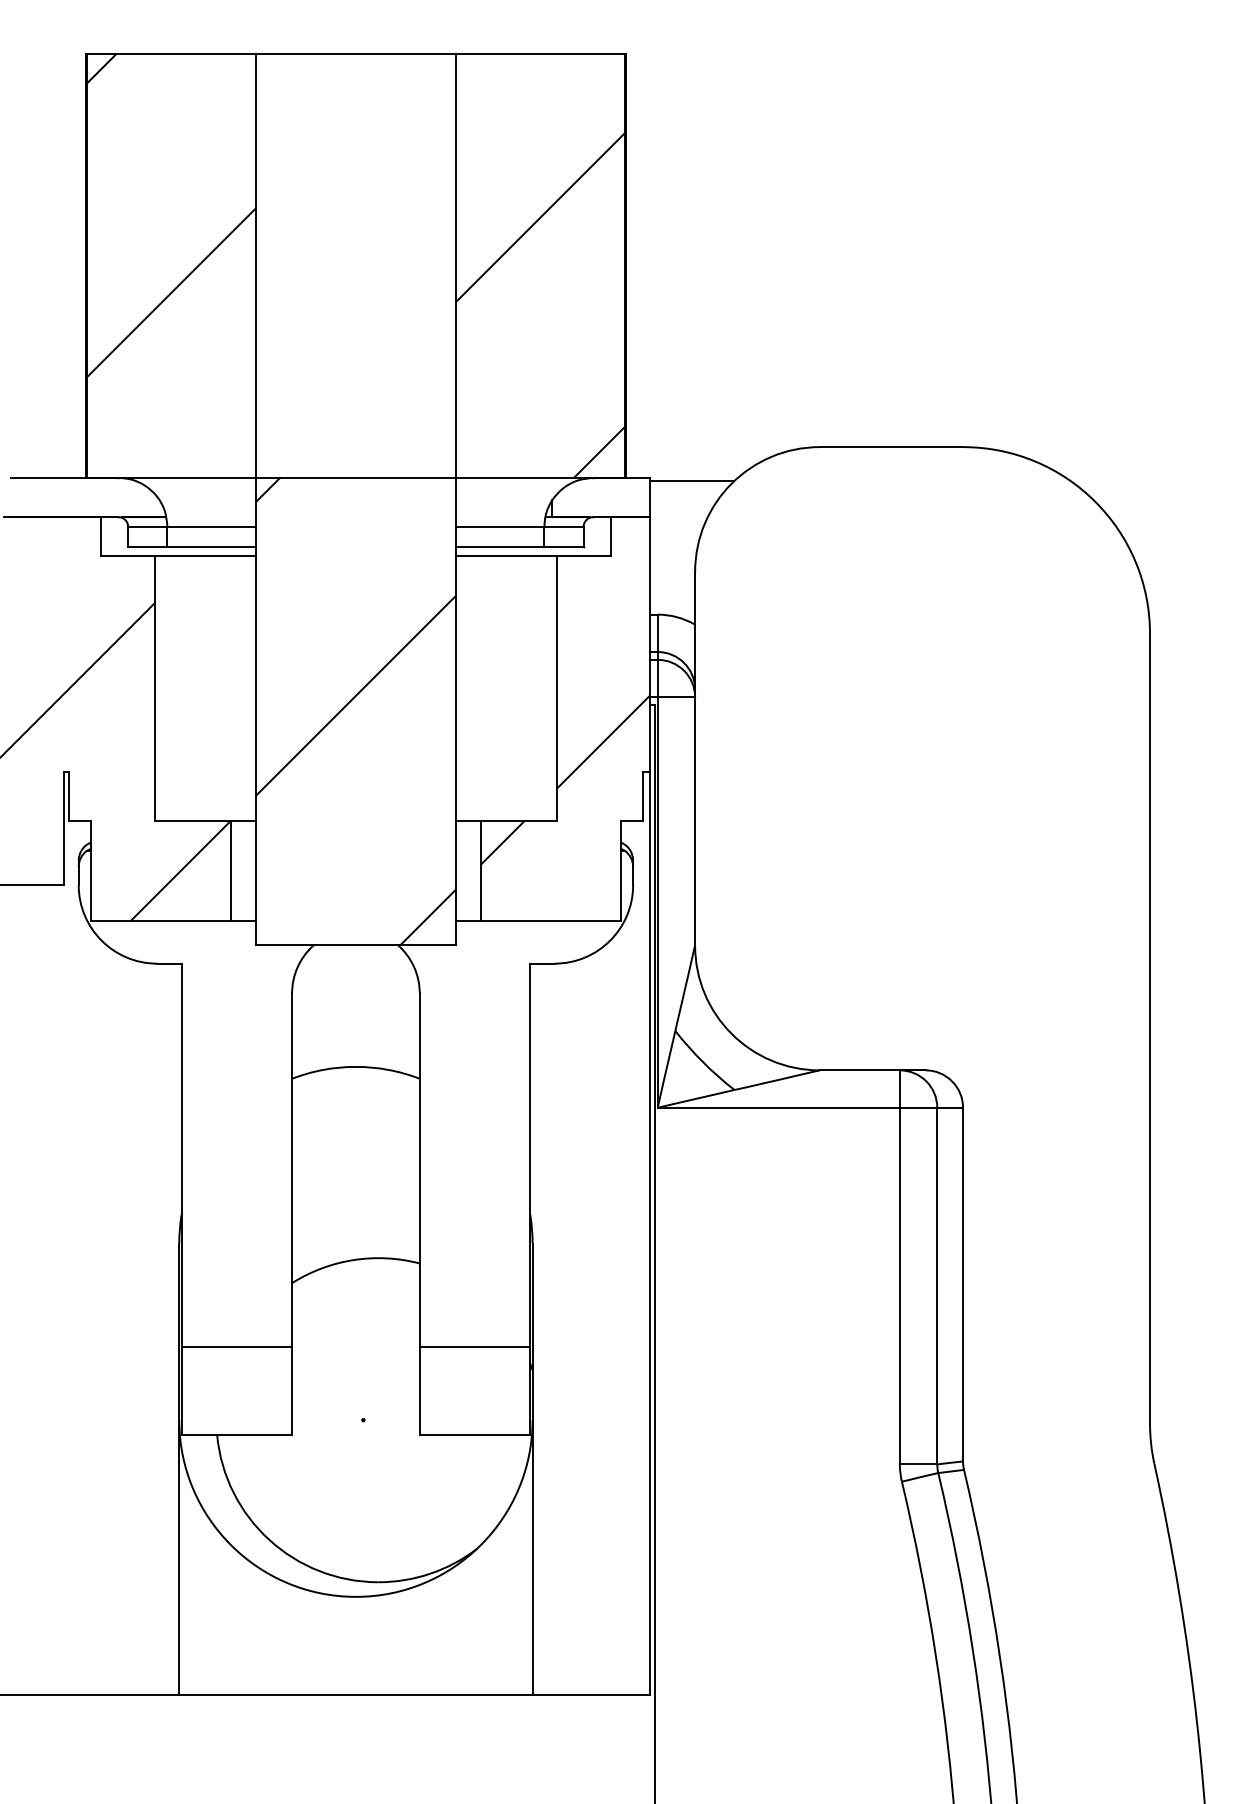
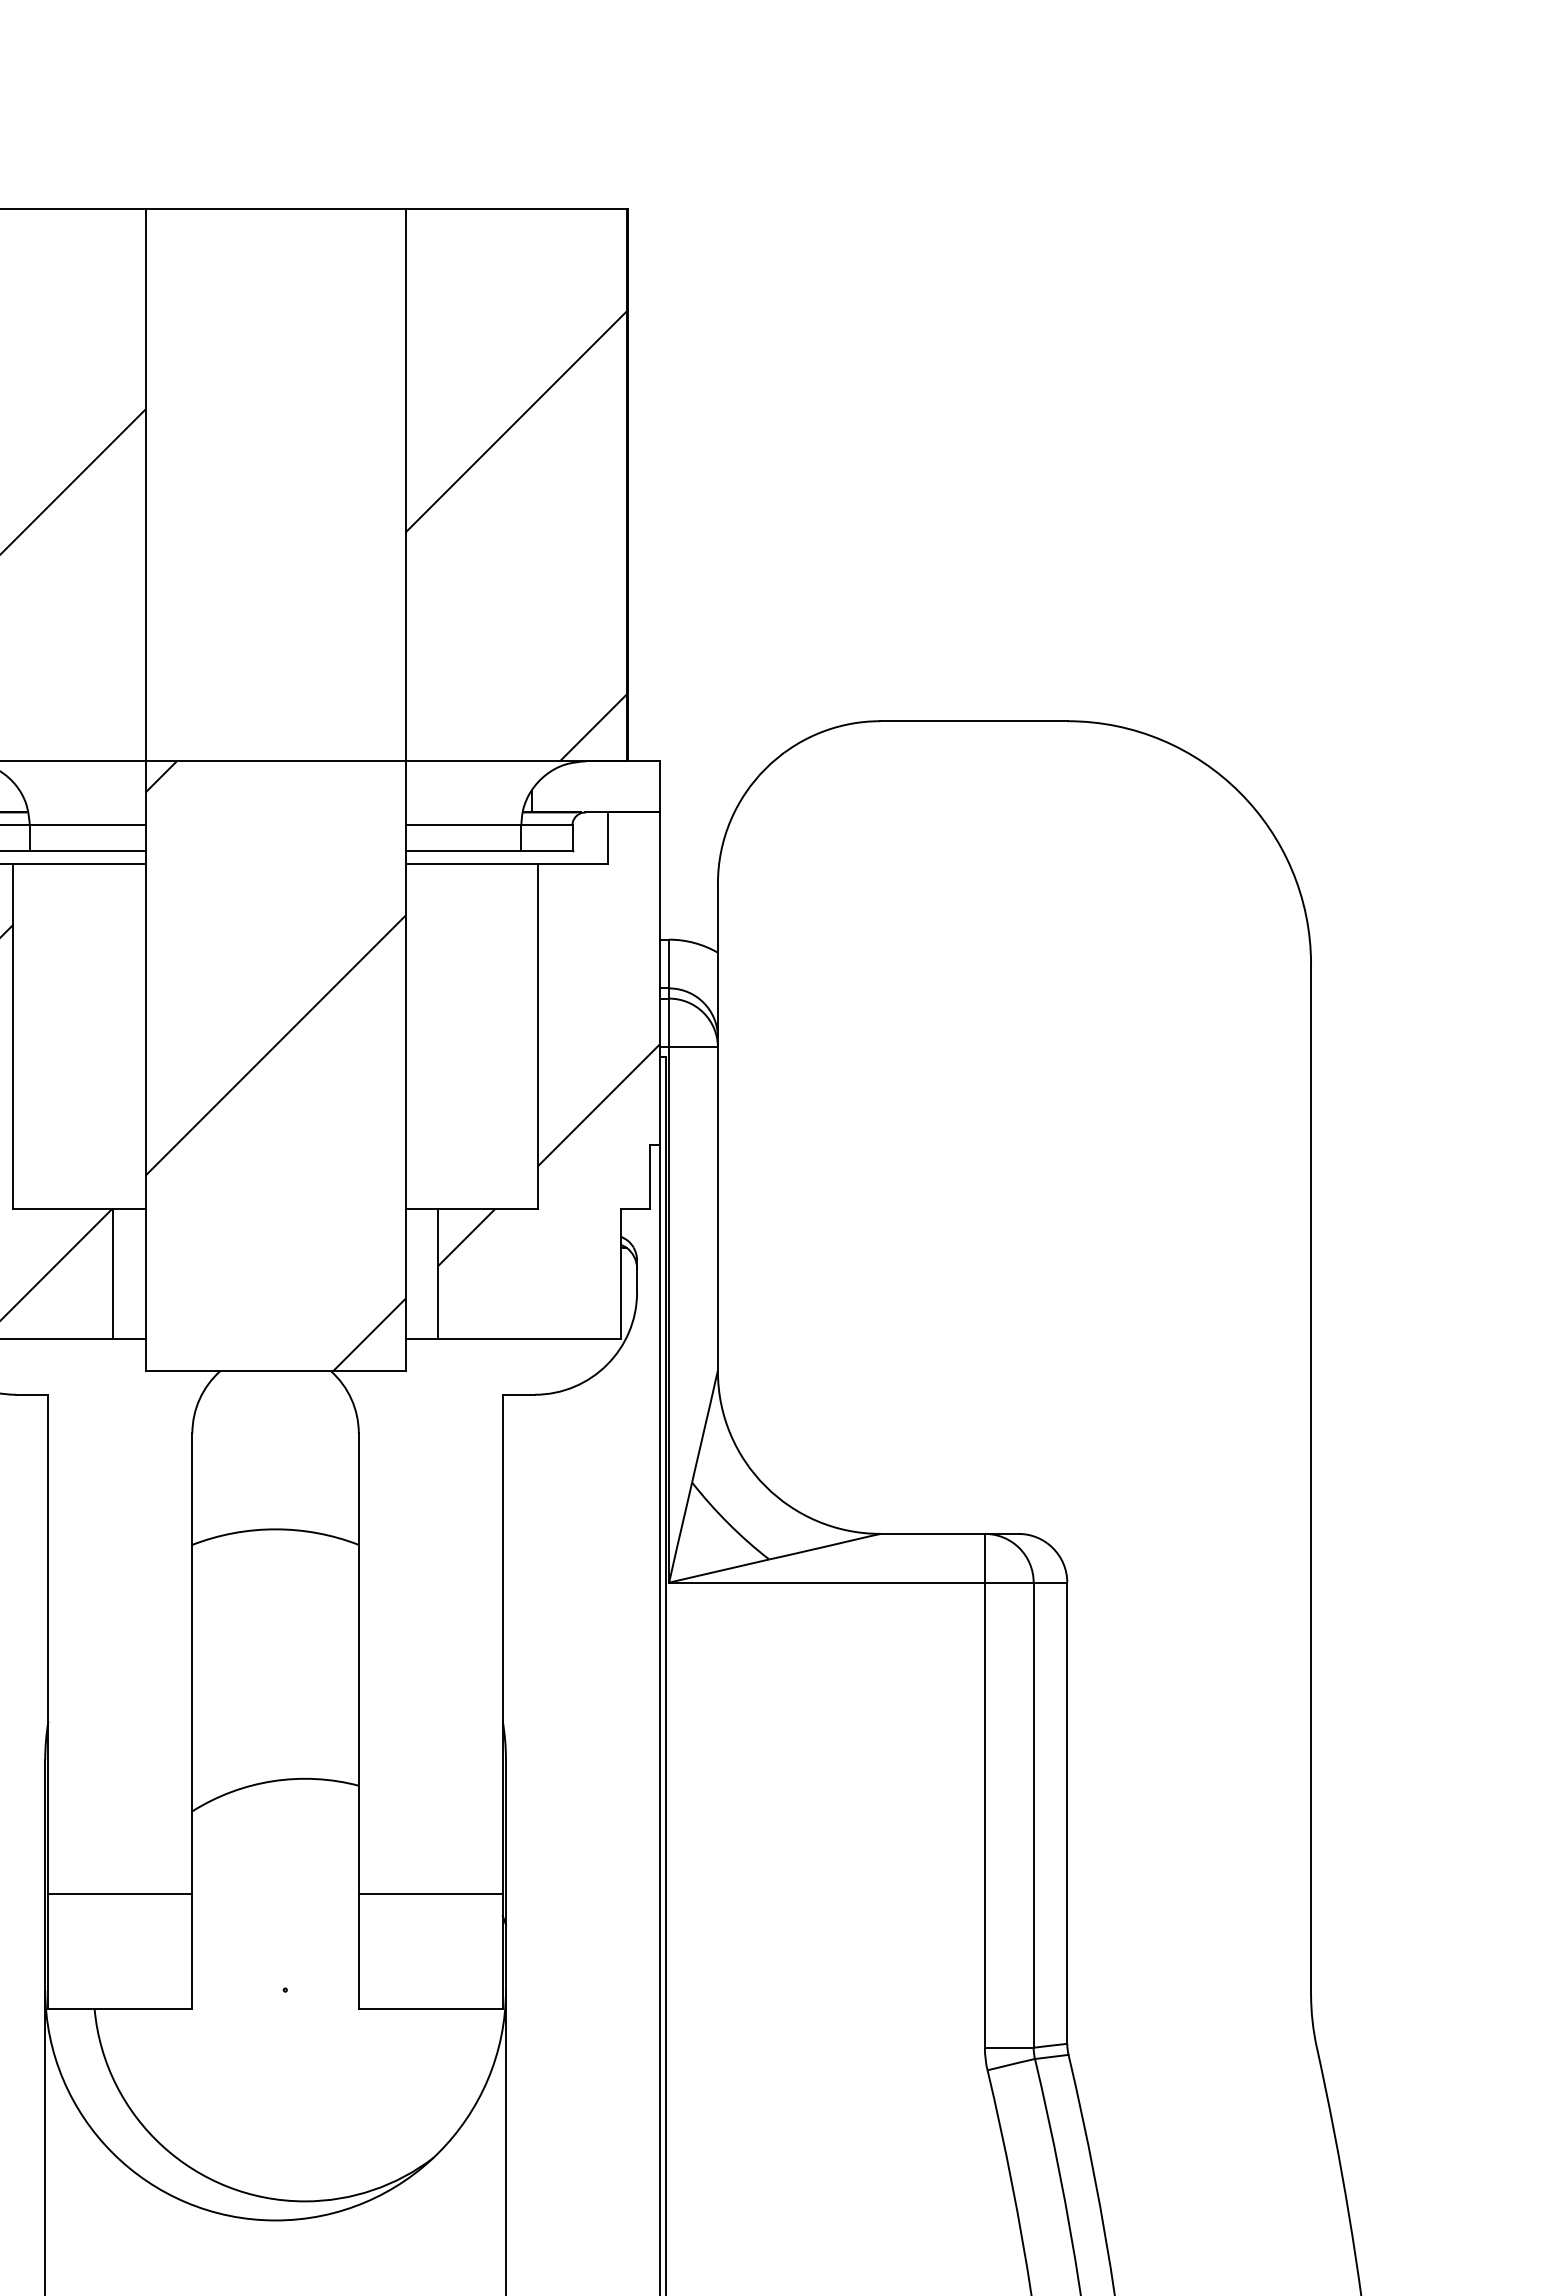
line: (692, 481) -> (714, 766), removed

